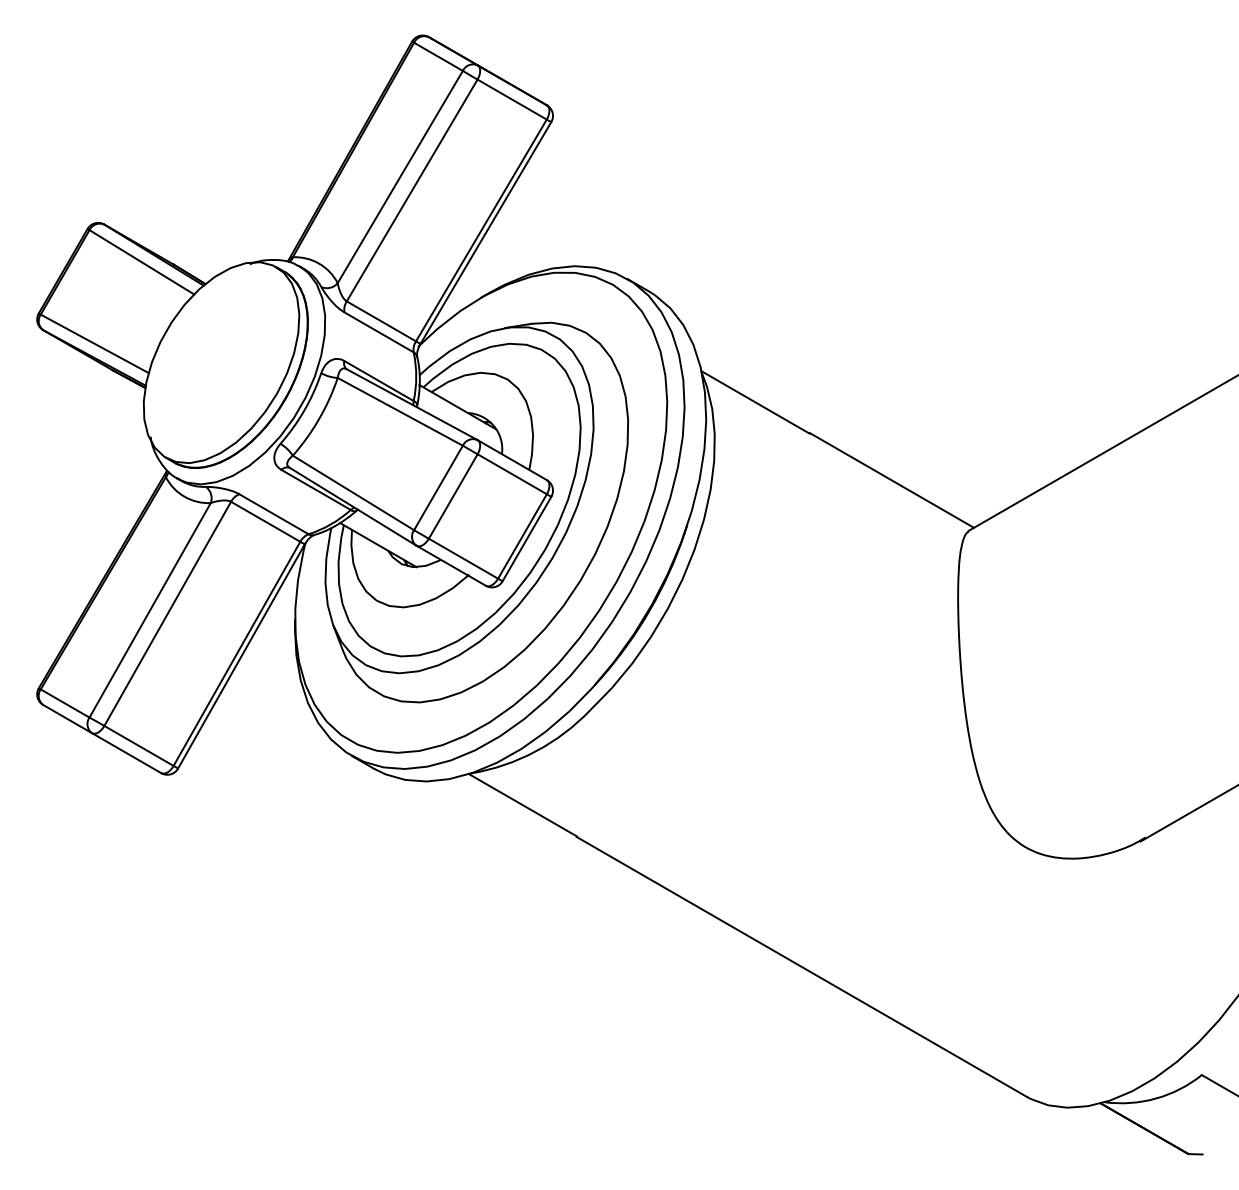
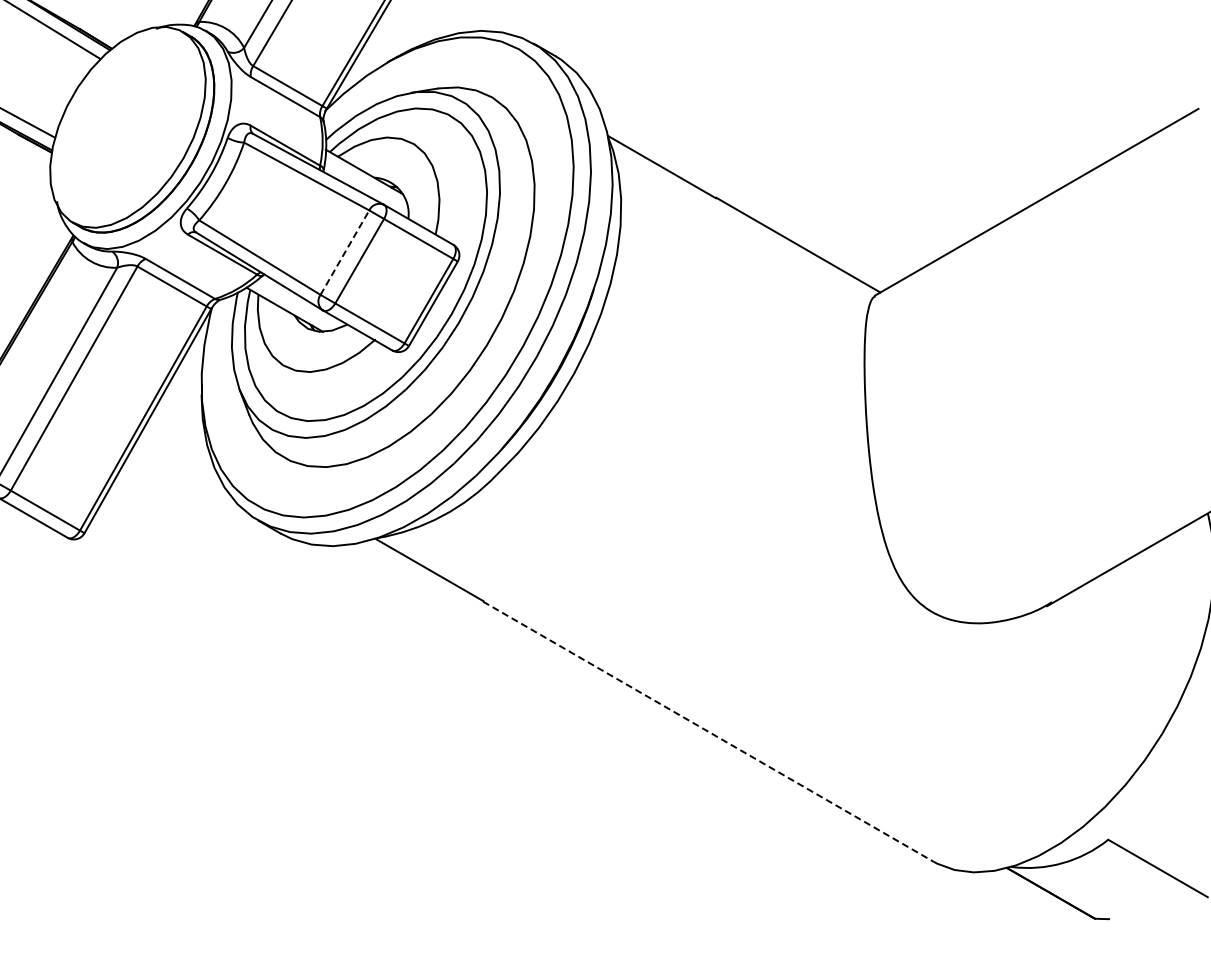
line: (438, 487) -> (344, 252), solid -> dashed
line: (801, 966) -> (707, 731), solid -> dashed

